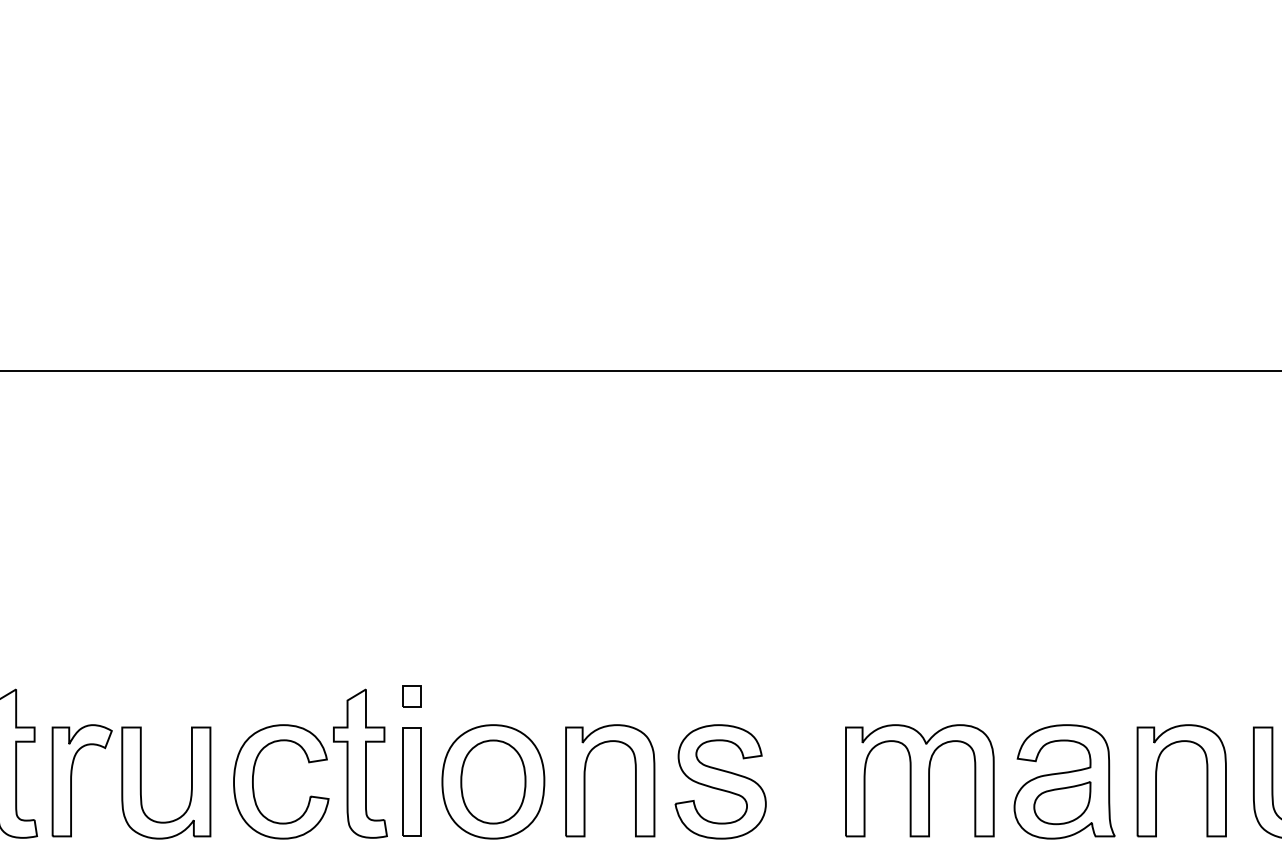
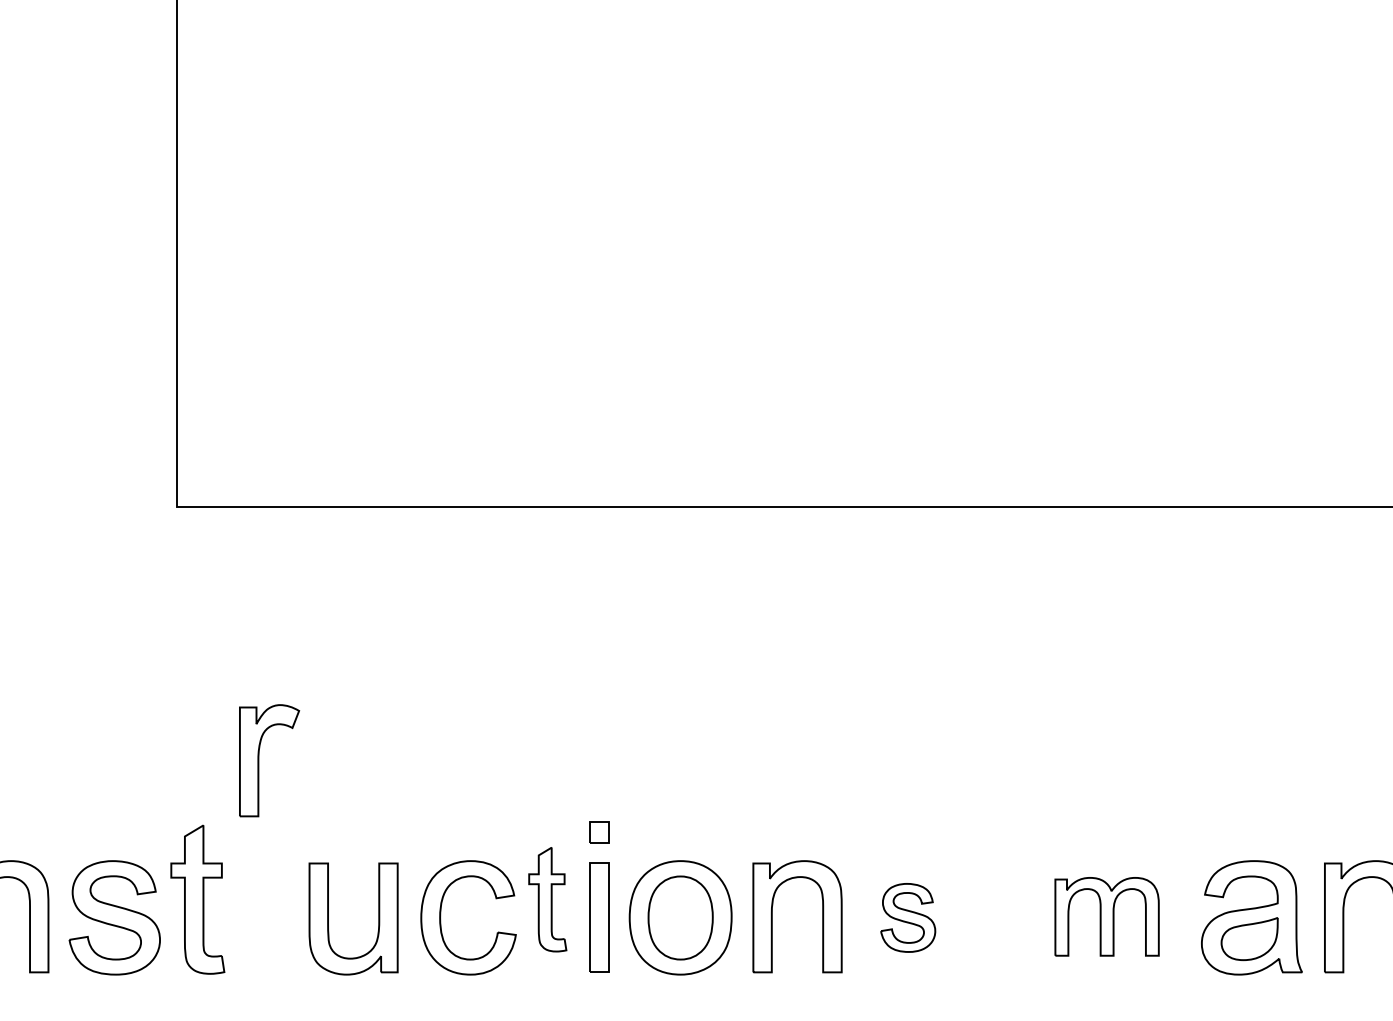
part: (360, 763) -> (547, 899), size x0.7
part: (72, 780) -> (259, 760), moved
part: (919, 780) -> (1106, 916), size x0.7
part: (721, 781) -> (908, 917), size x0.6

